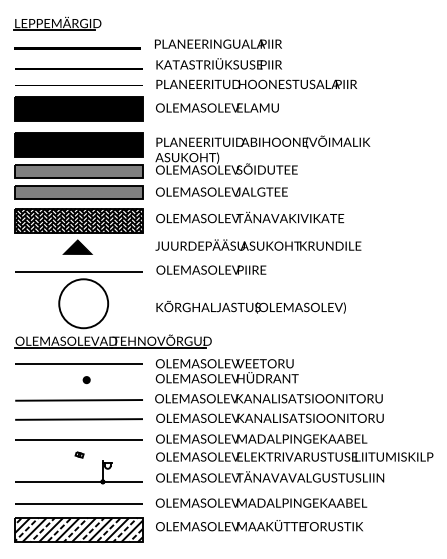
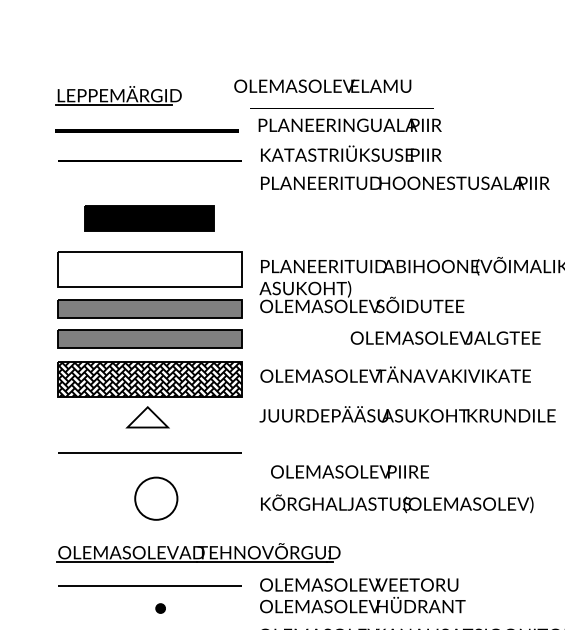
line: (78, 85) -> (341, 108), moved
text: (217, 107) -> (322, 85), moved
part: (78, 108) -> (148, 217), size x0.7
fill: (78, 144) -> (148, 269), removed
text: (221, 191) -> (445, 337), moved
fill: (77, 247) -> (147, 417), removed
text: (211, 269) -> (350, 471), moved
circle: (83, 303) -> (156, 498), size x0.6

